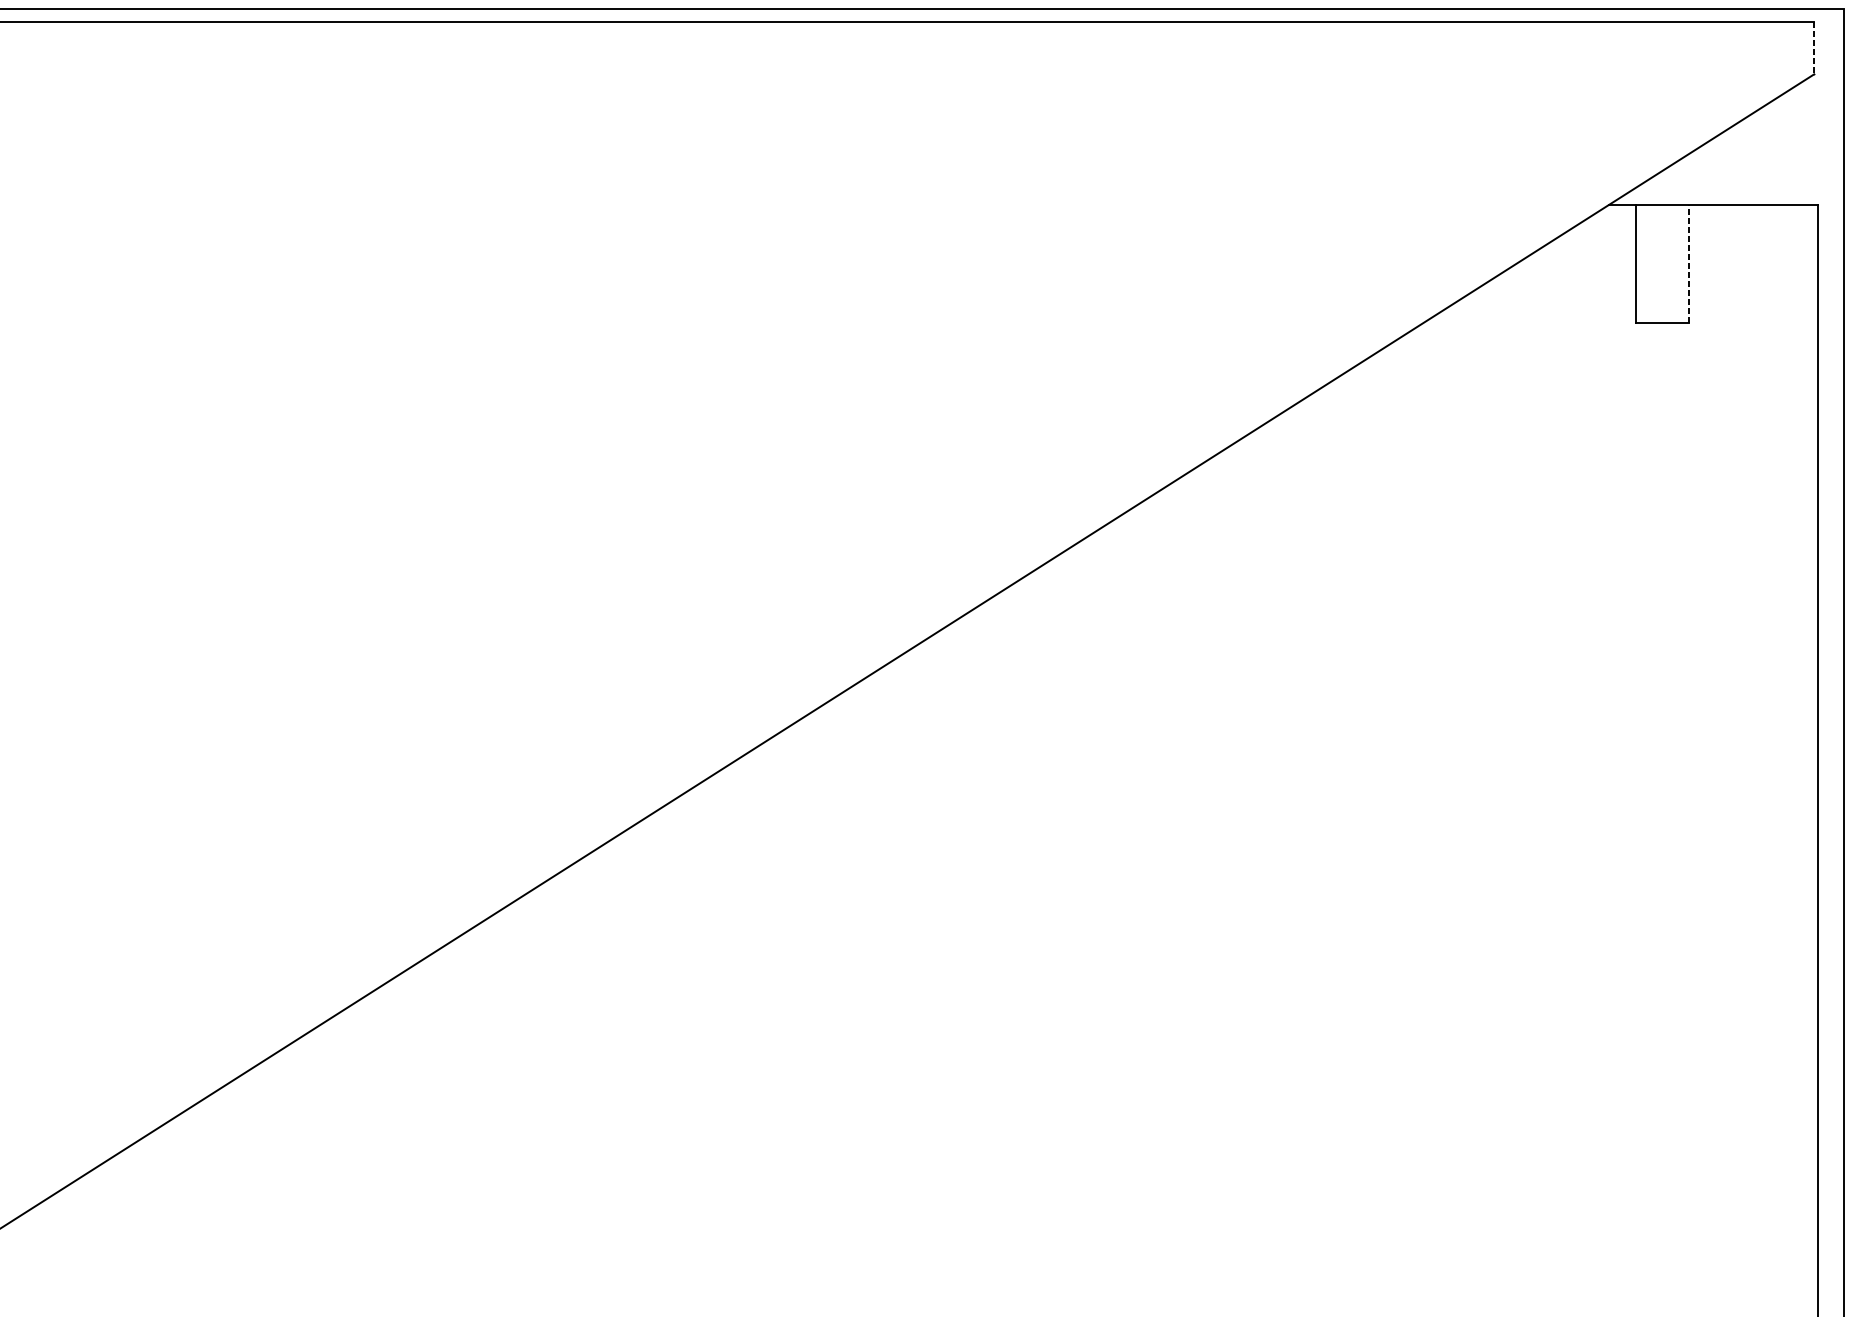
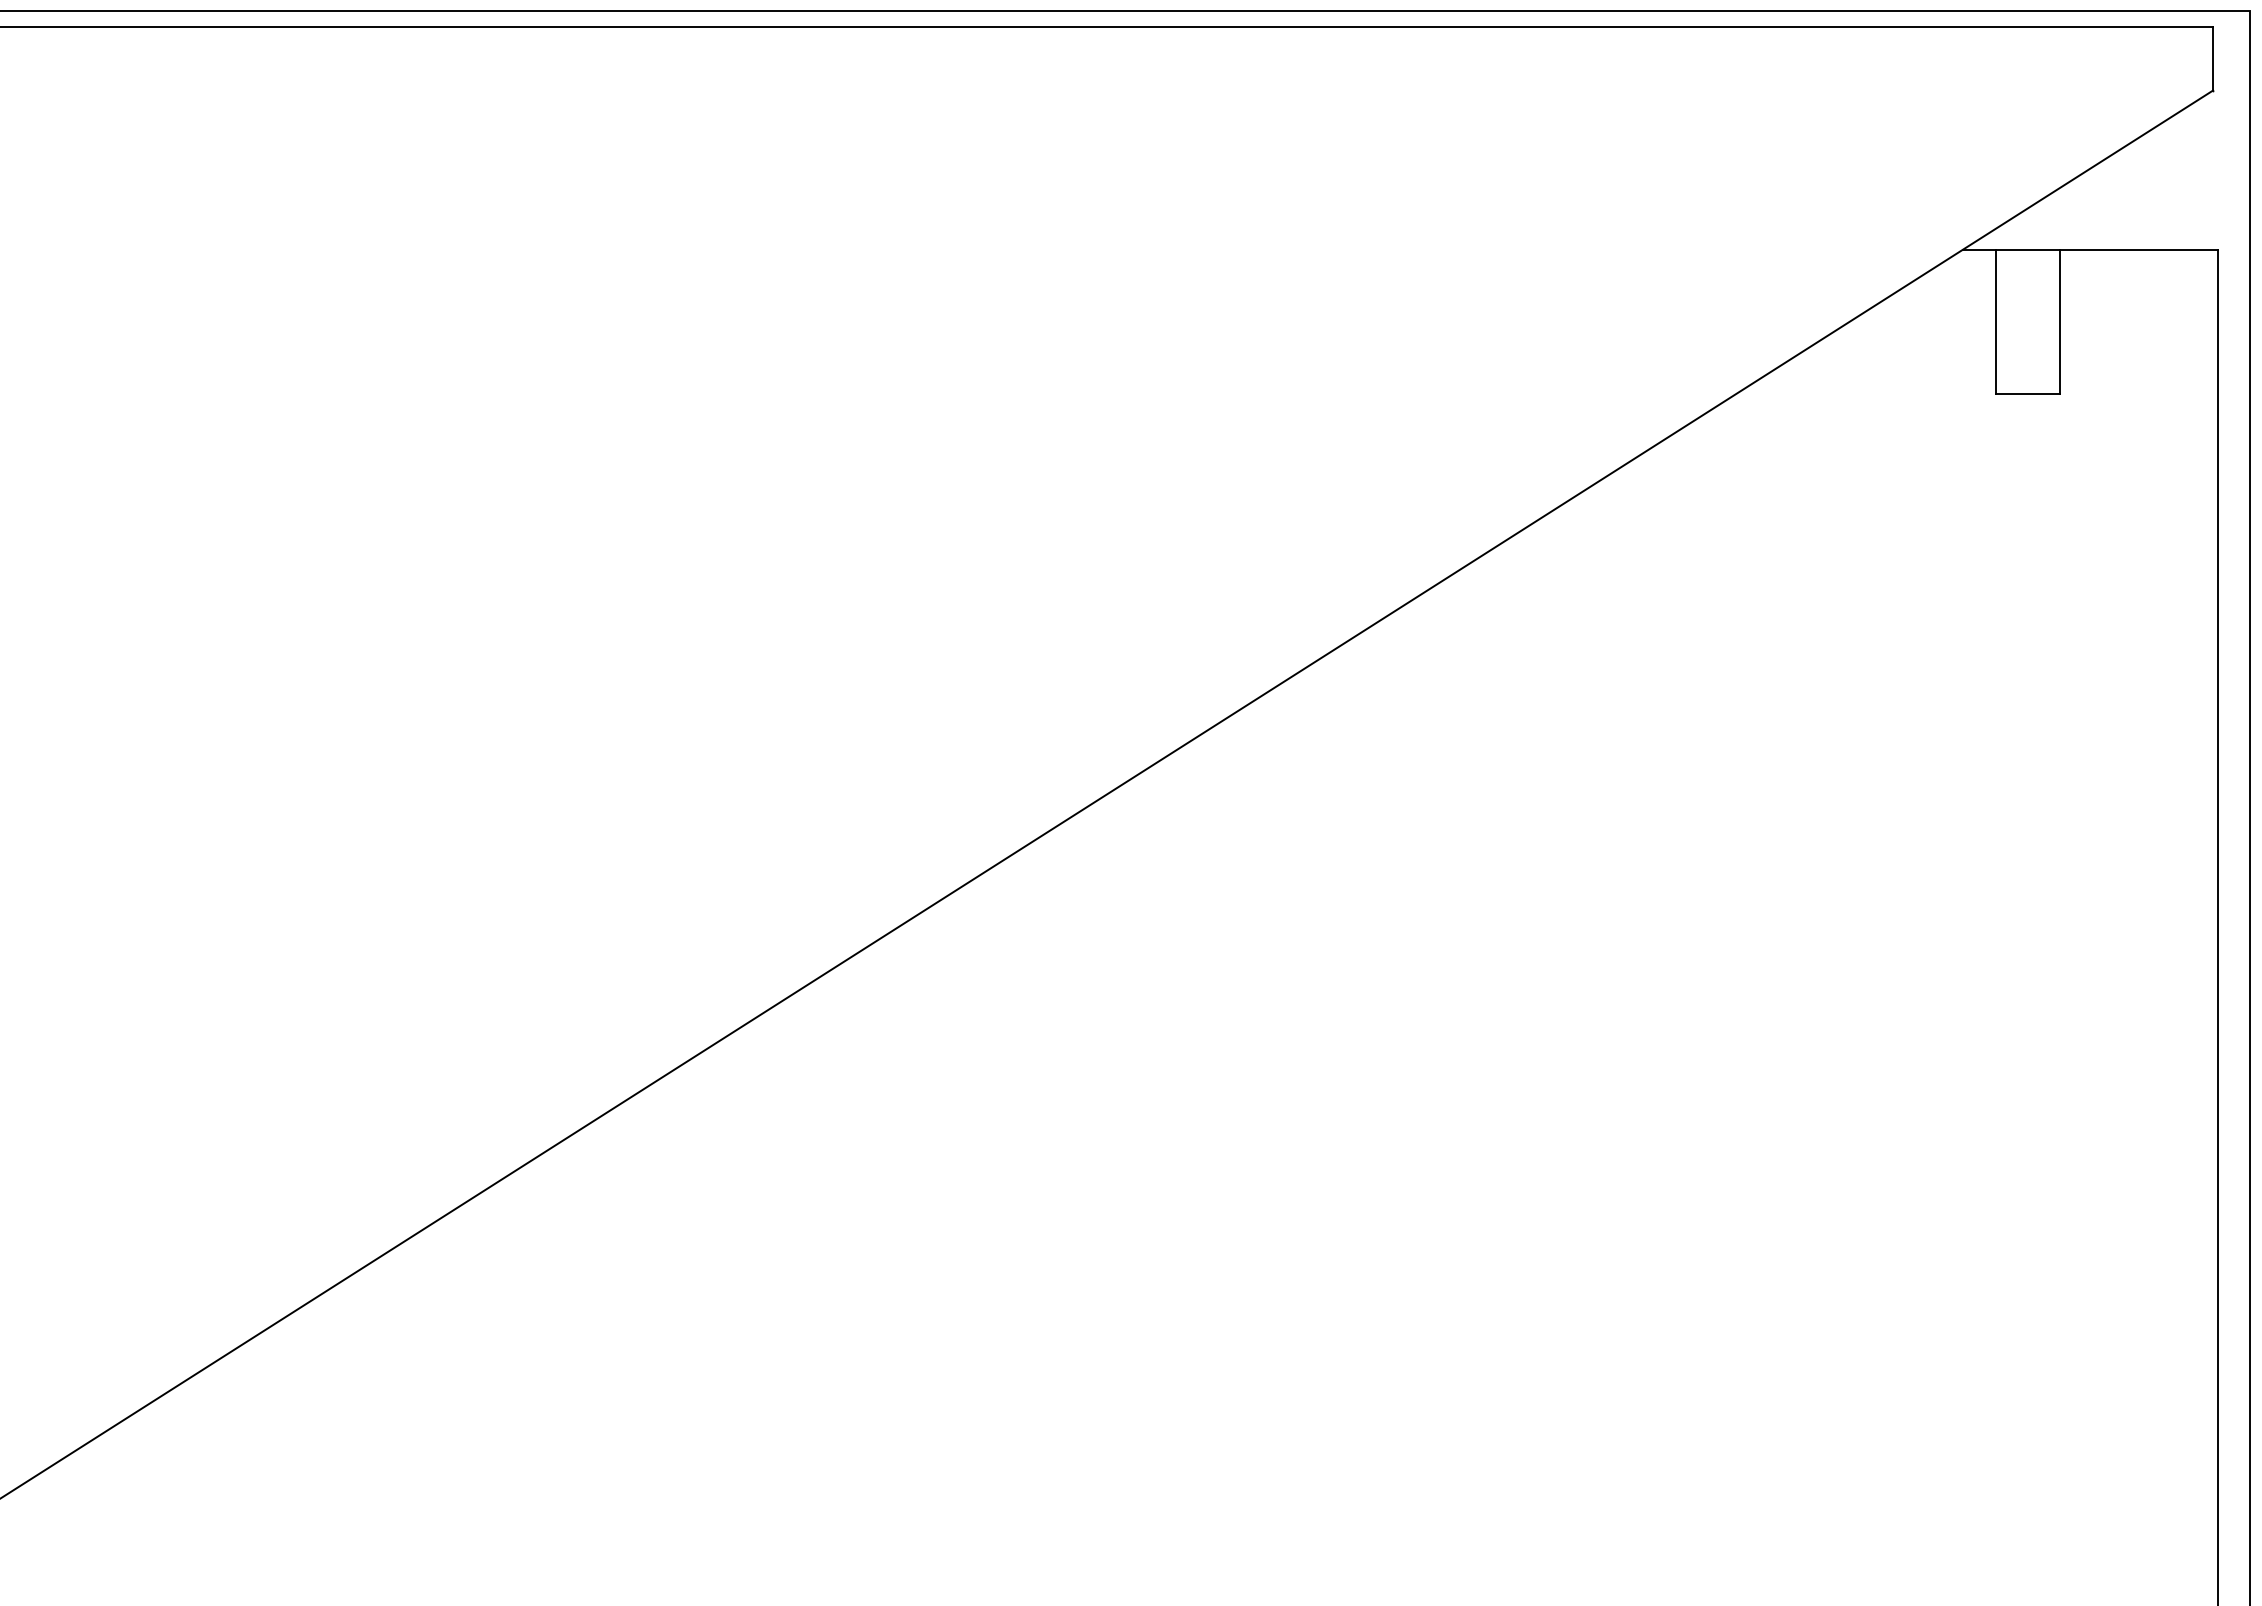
line: (1814, 48) -> (2213, 58), dashed -> solid
line: (1689, 263) -> (2060, 321), dashed -> solid

